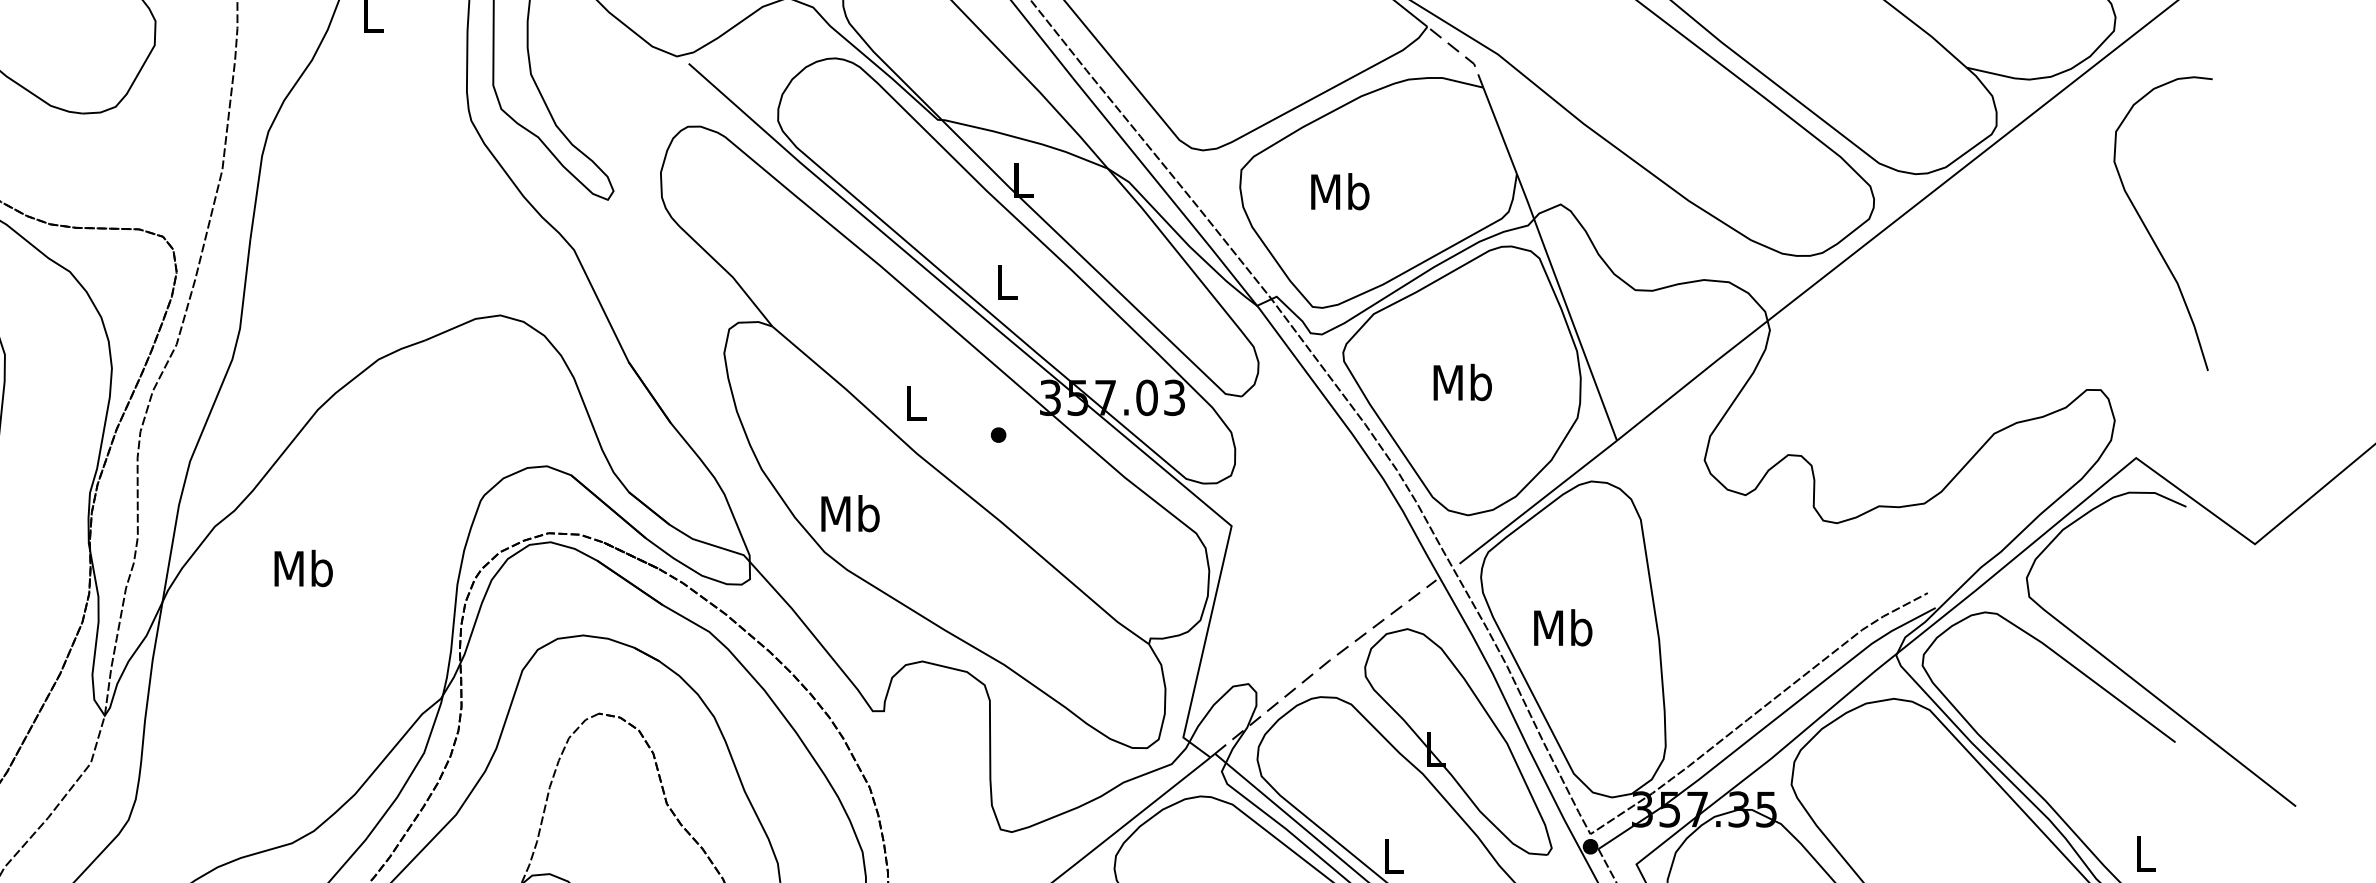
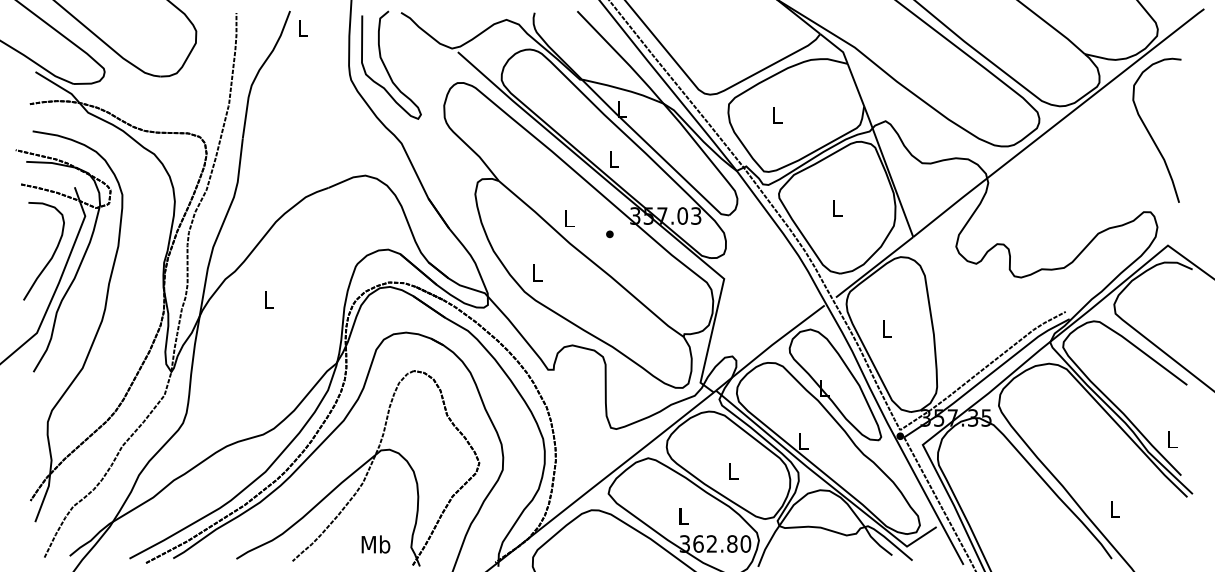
line: (1462, 54) -> (837, 47), dashed -> solid
text: (1340, 190) -> (777, 114), Mb -> L
curve: (2149, 229) -> (1150, 133), moved
text: (1462, 382) -> (837, 208), Mb -> L
text: (851, 512) -> (537, 272), Mb -> L
text: (302, 567) -> (268, 299), Mb -> L
text: (1562, 627) -> (886, 328), Mb -> L
line: (1323, 663) -> (769, 346), dashed -> solid

